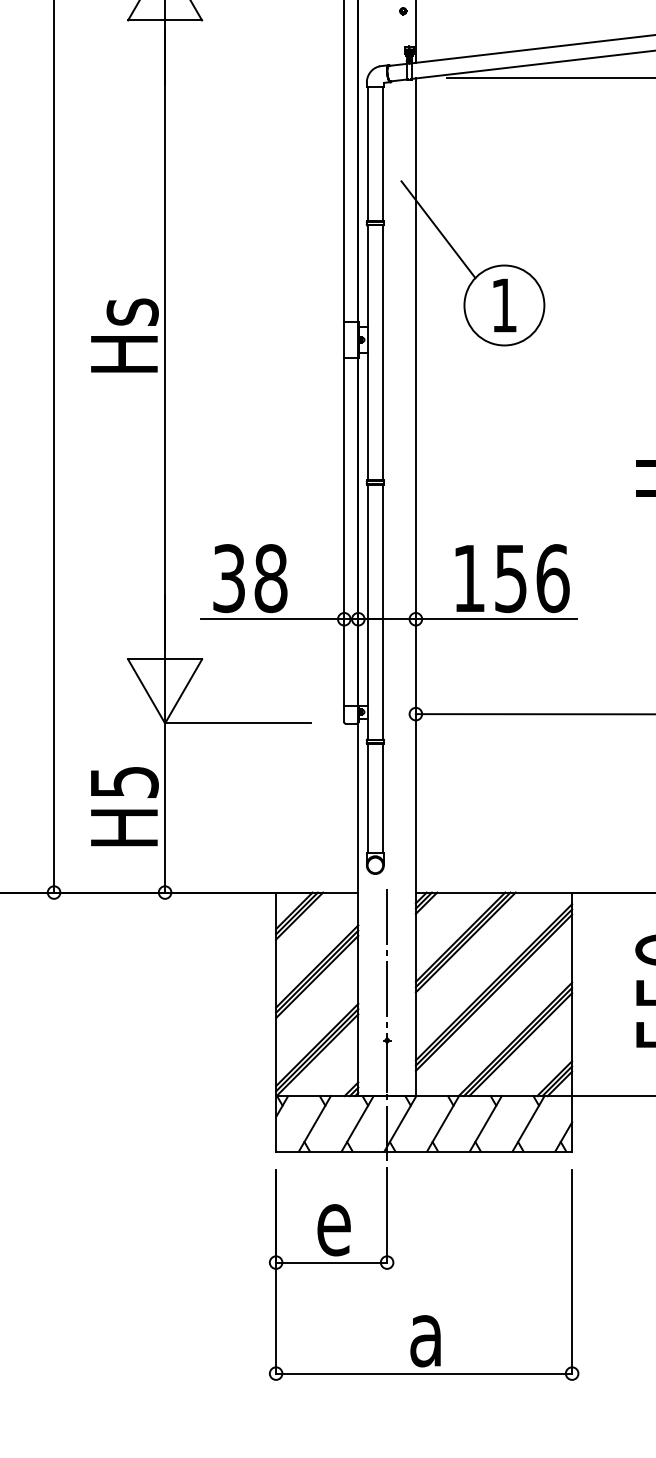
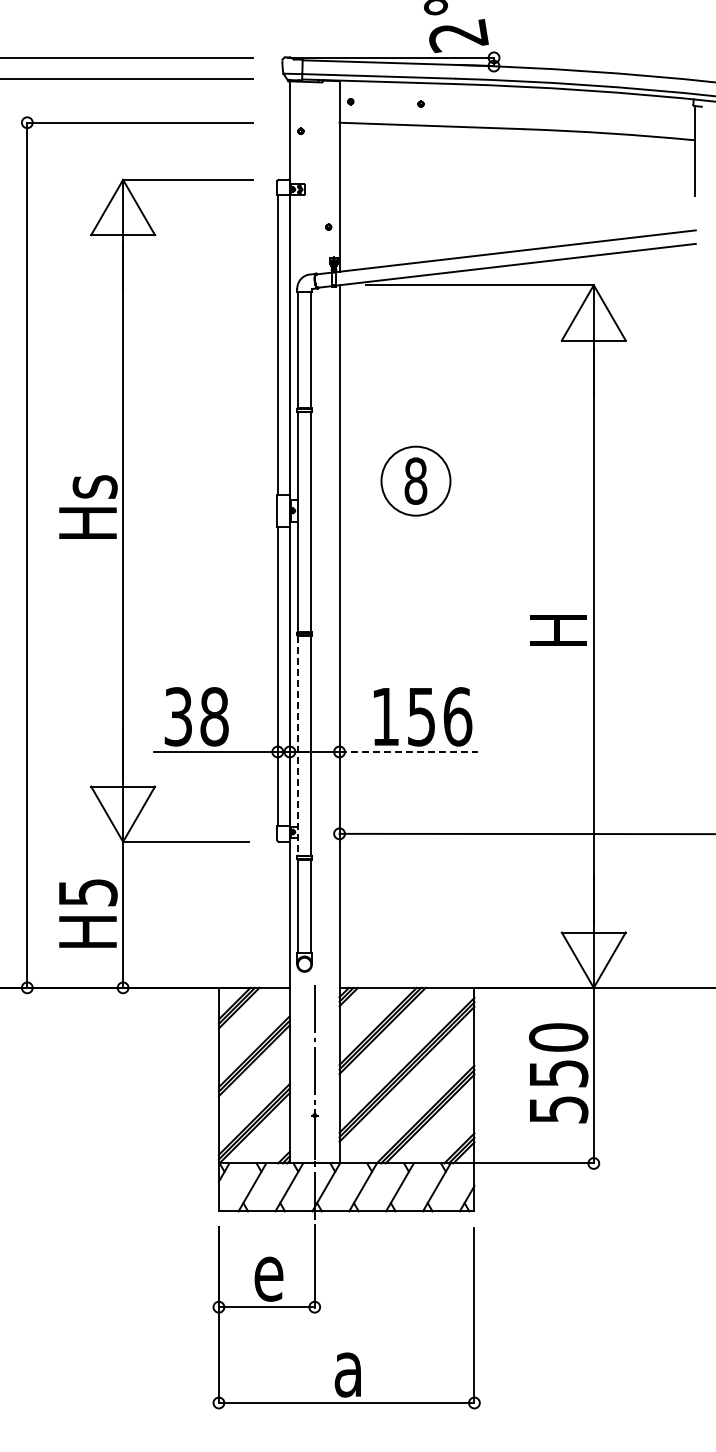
line: (437, 229) -> (358, 415), removed
text: (503, 304) -> (415, 480), 1 -> 8
line: (367, 611) -> (297, 745), solid -> dashed
line: (496, 618) -> (409, 751), solid -> dashed

